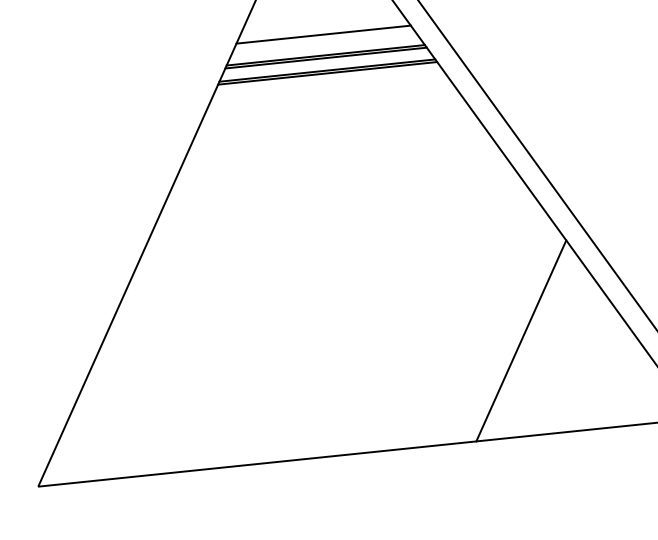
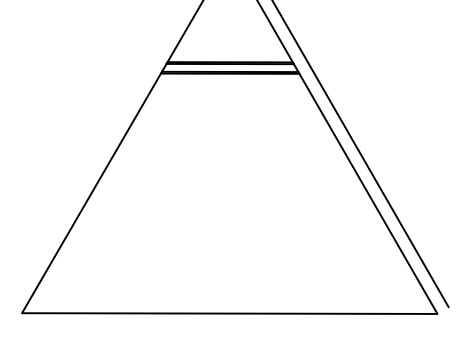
line: (324, 35) -> (230, 49), removed
line: (520, 340) -> (333, 253), removed

